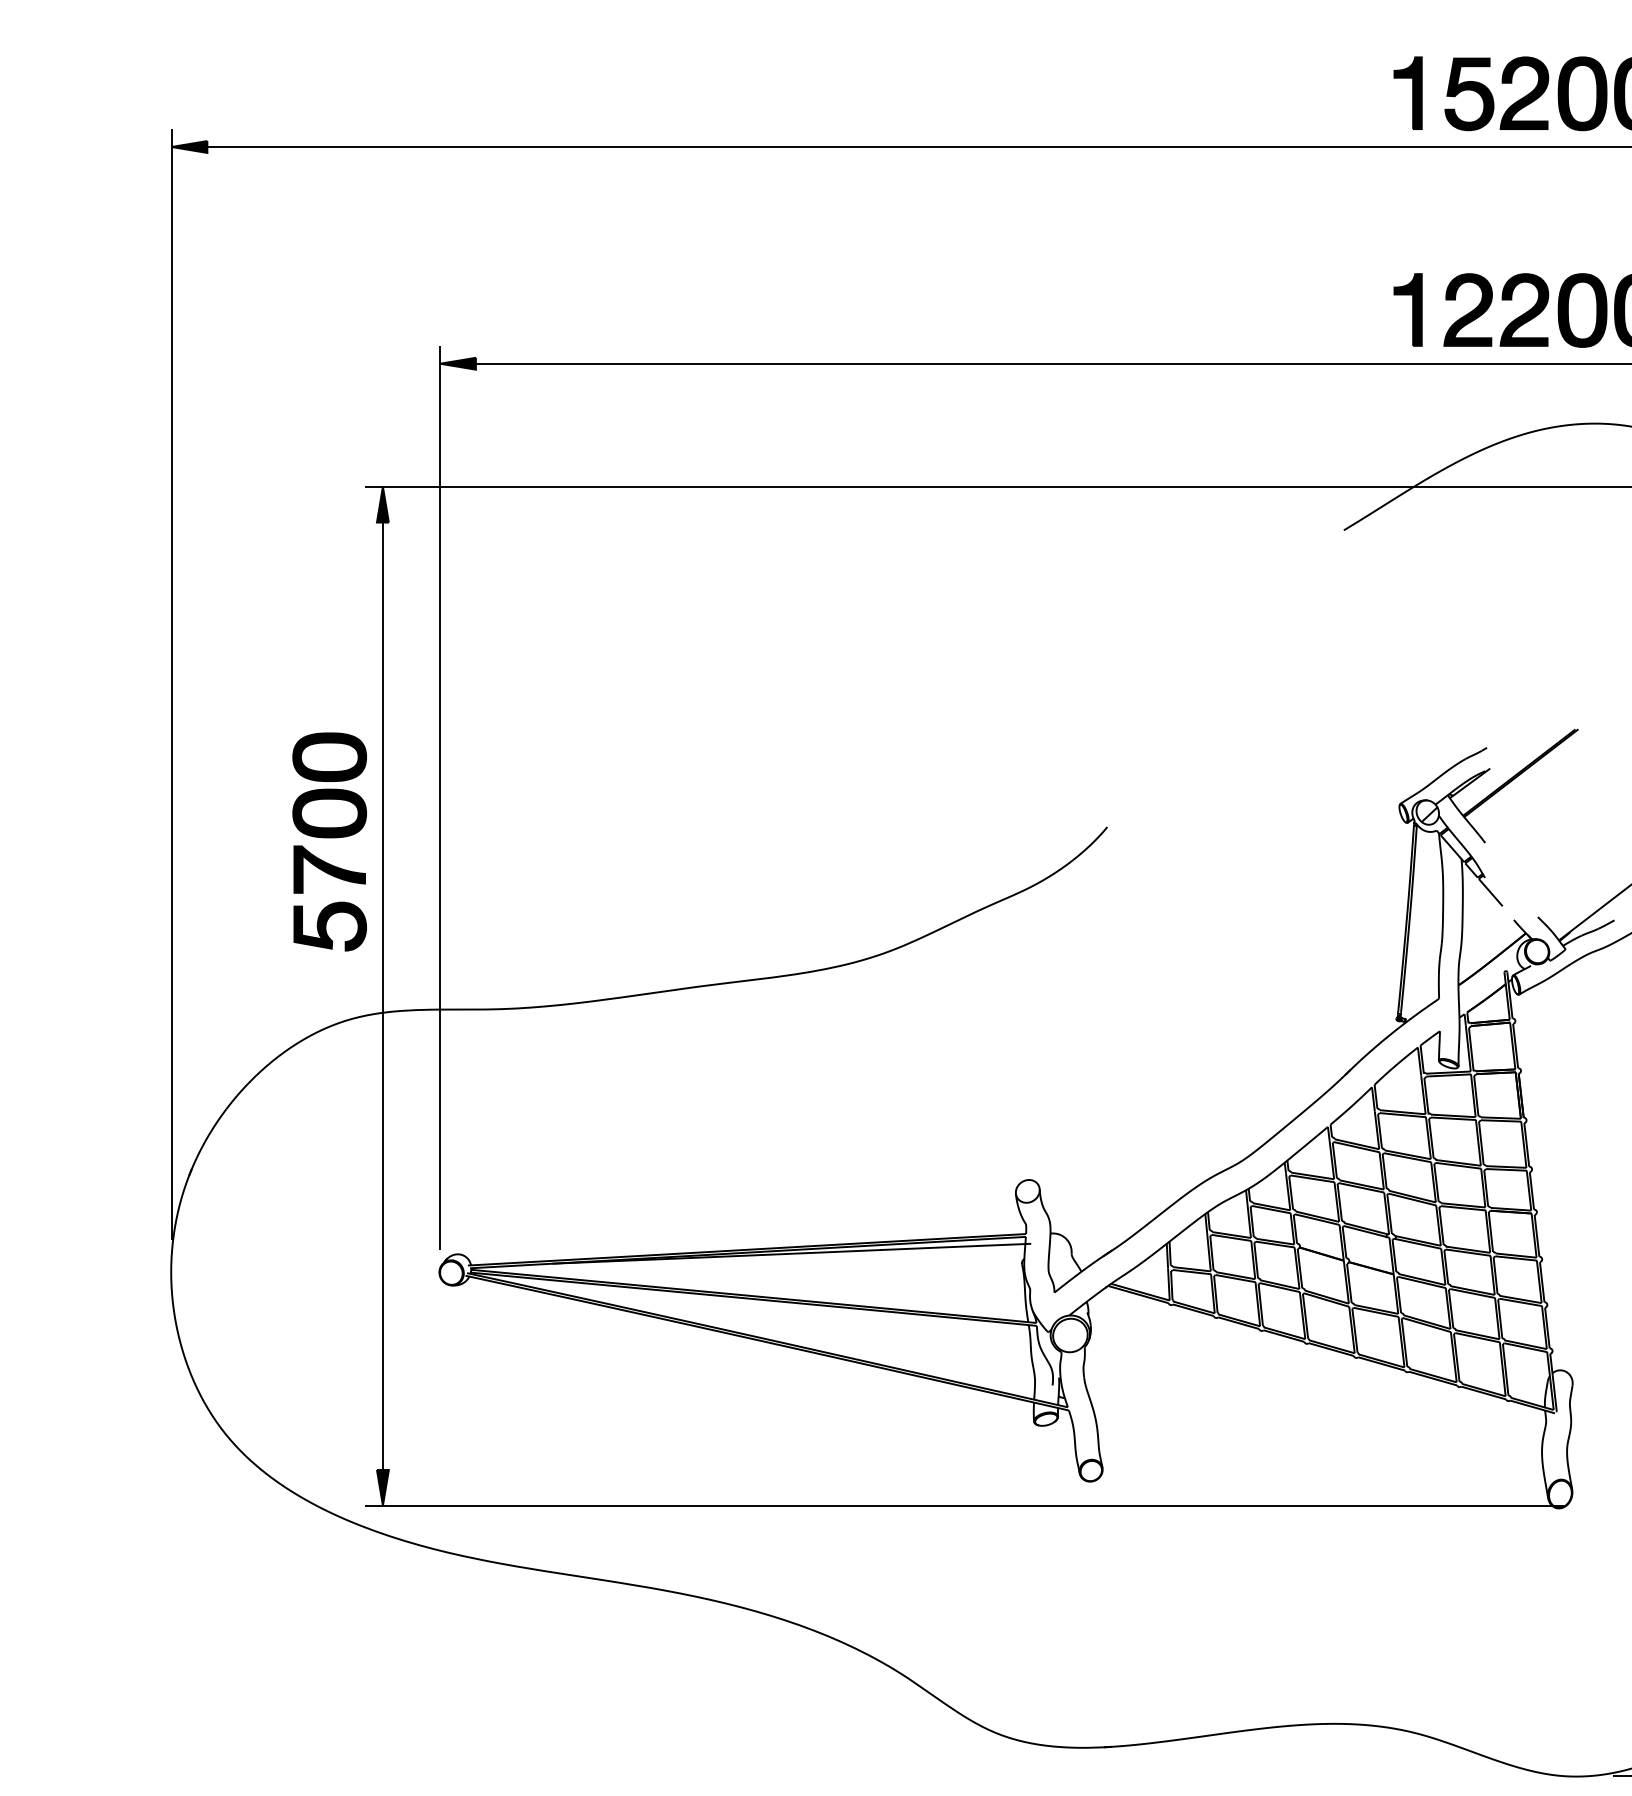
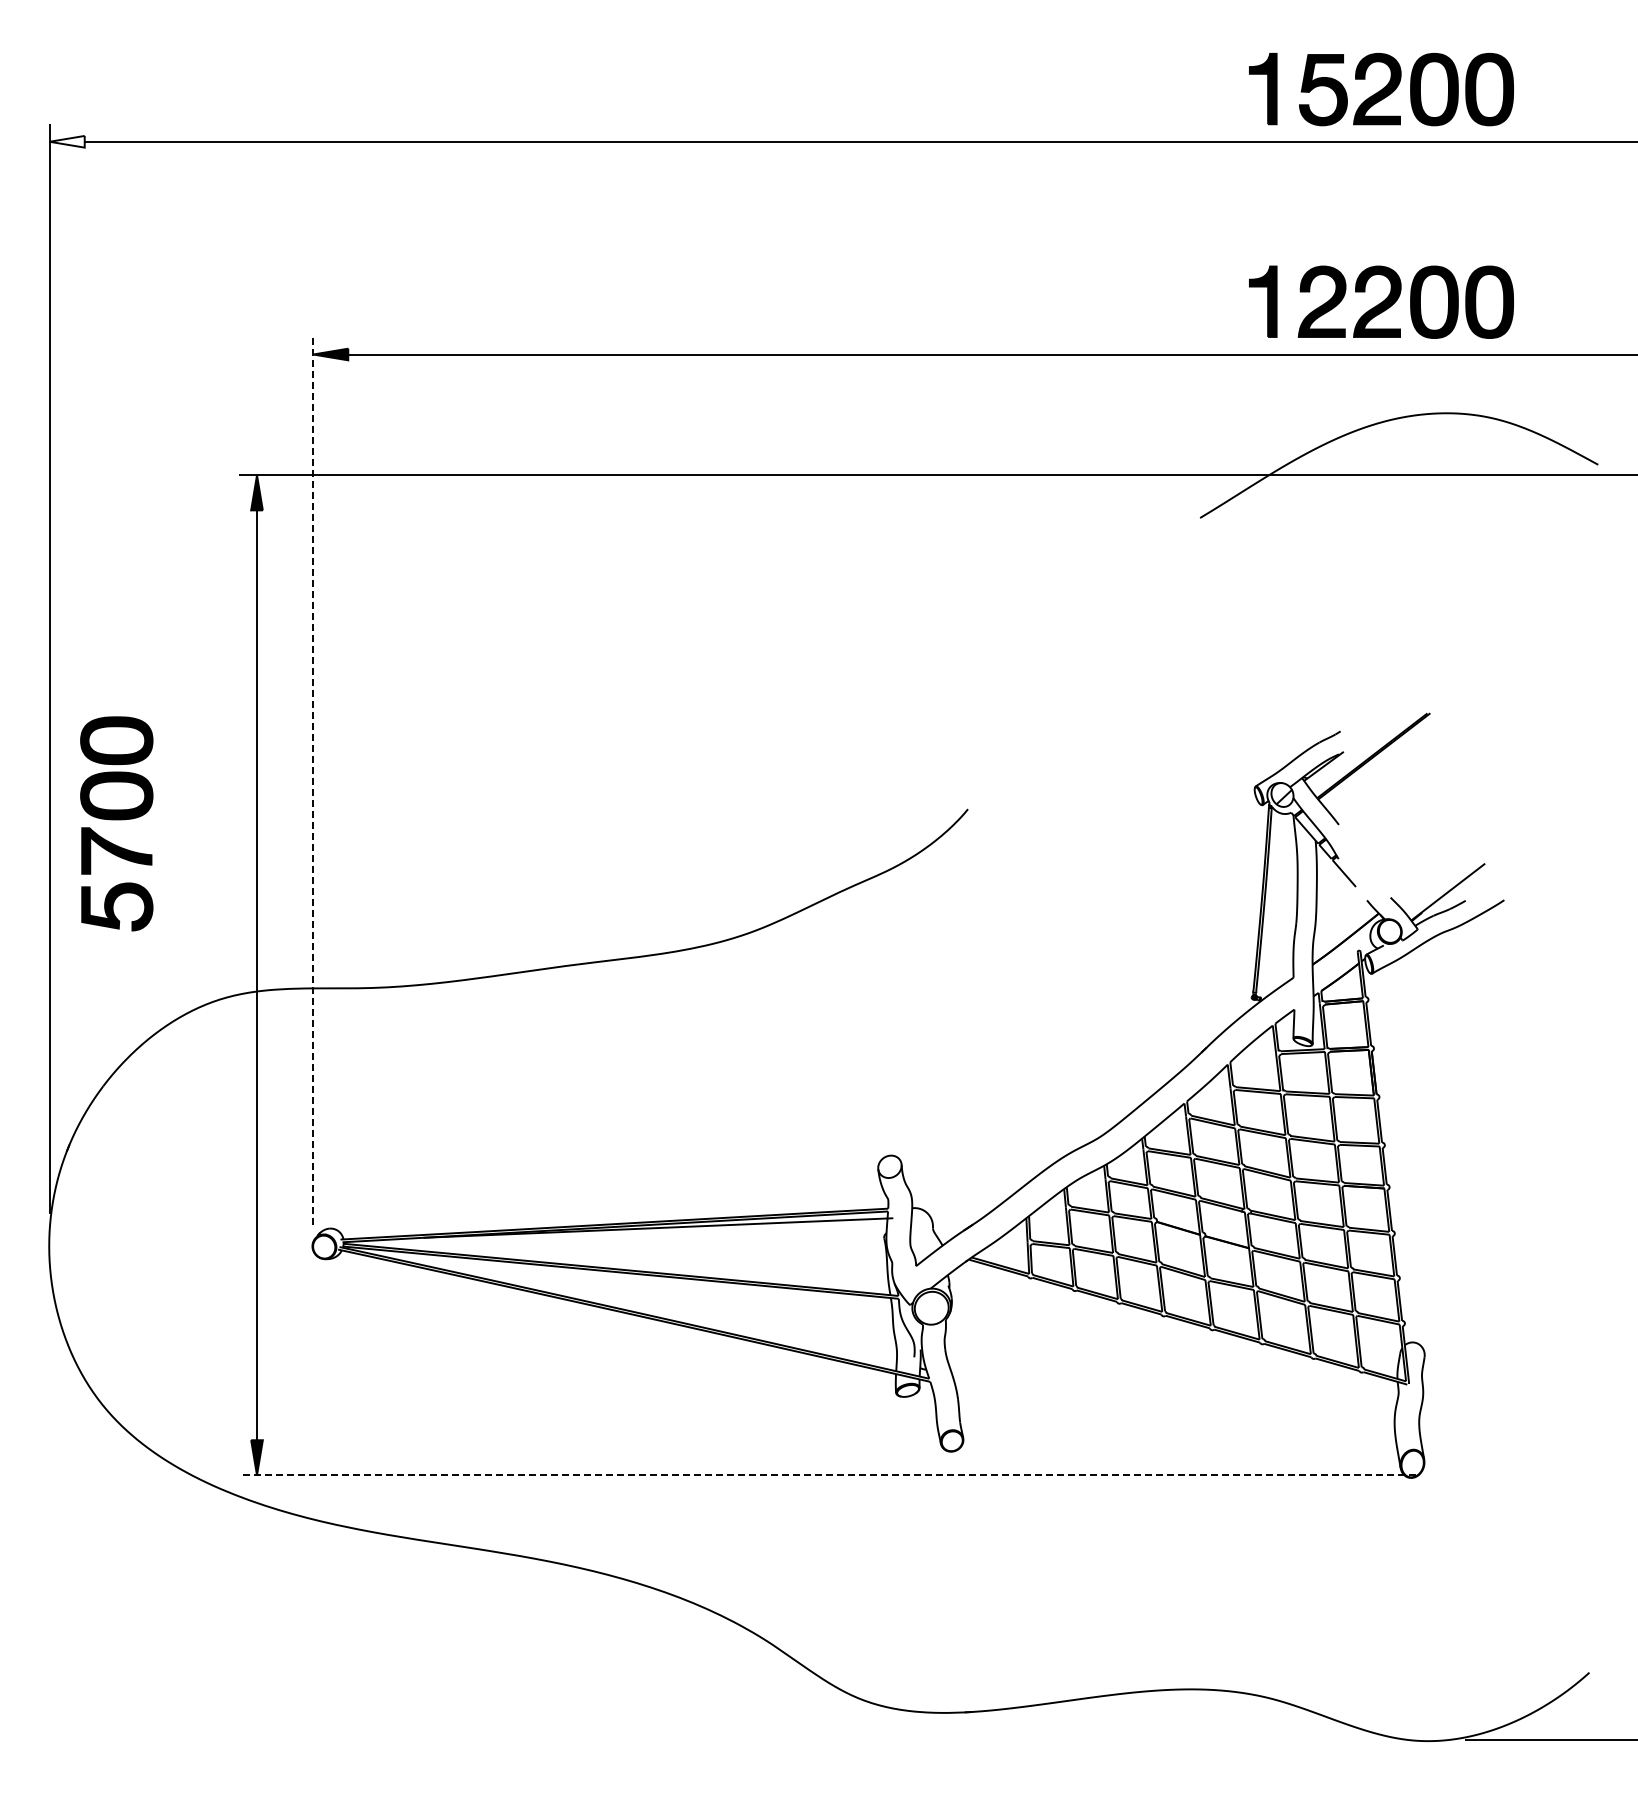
fill: (188, 146) -> (66, 141), removed
line: (440, 797) -> (313, 780), solid -> dashed
part: (329, 841) -> (116, 823), moved
line: (964, 1505) -> (827, 1475), solid -> dashed

